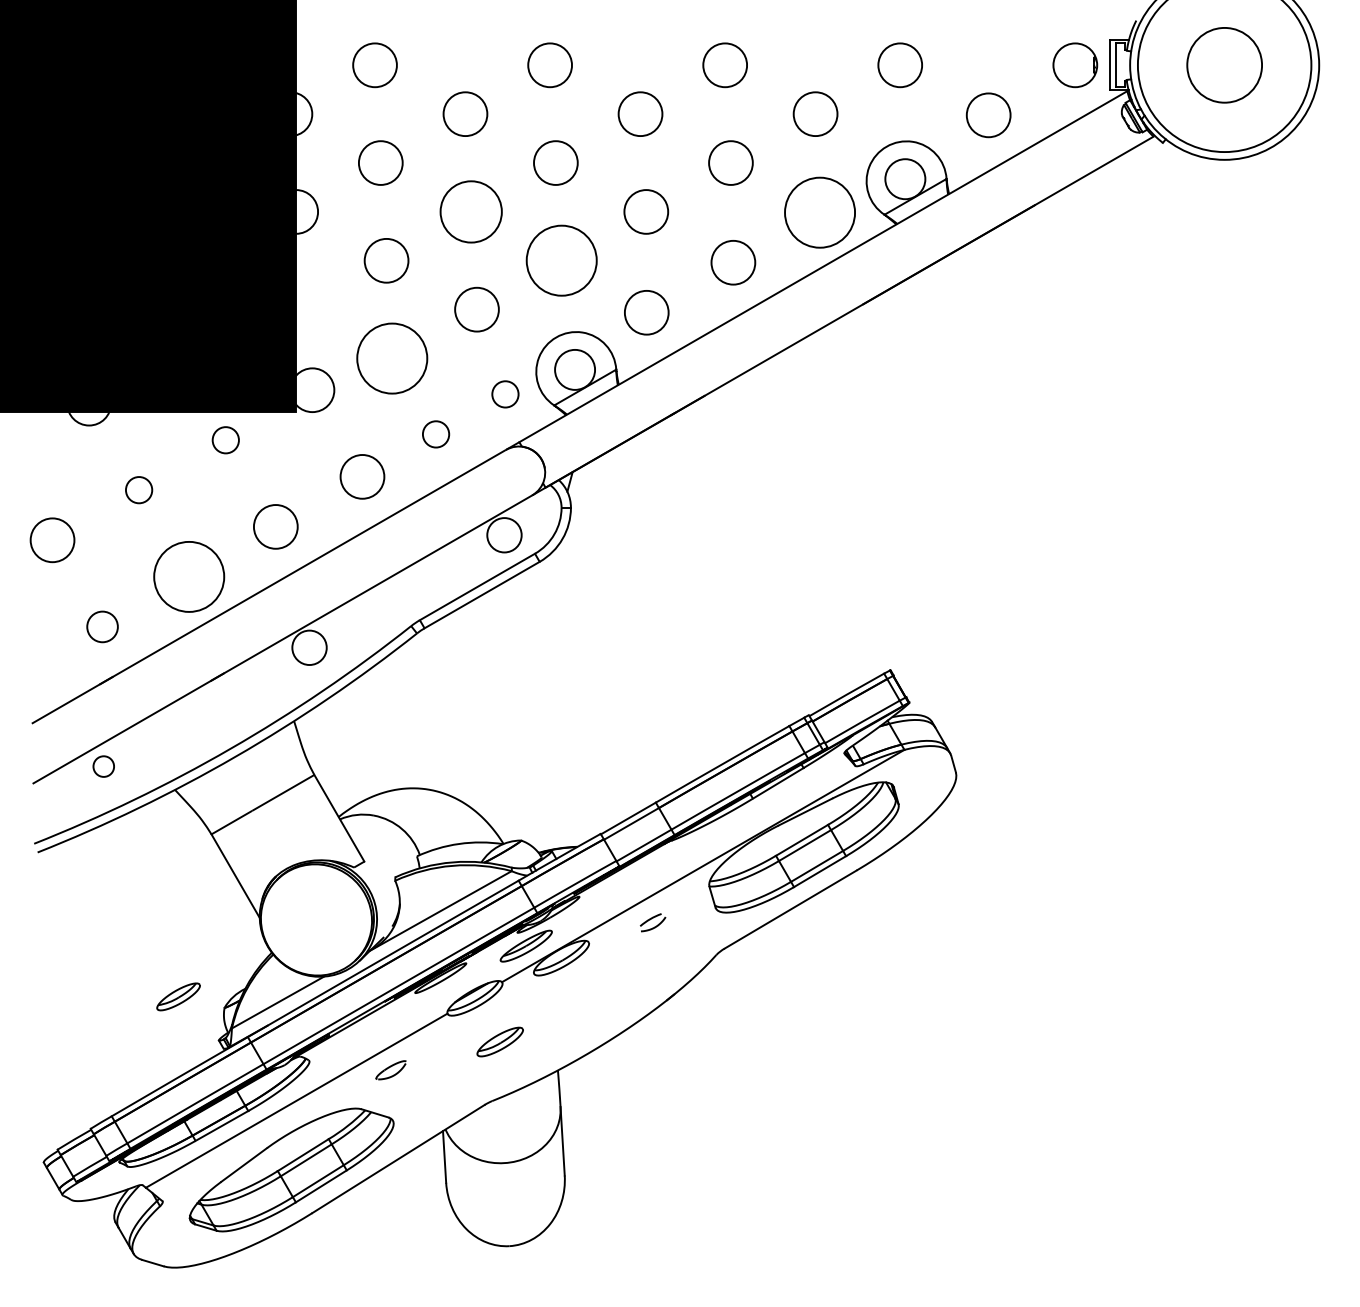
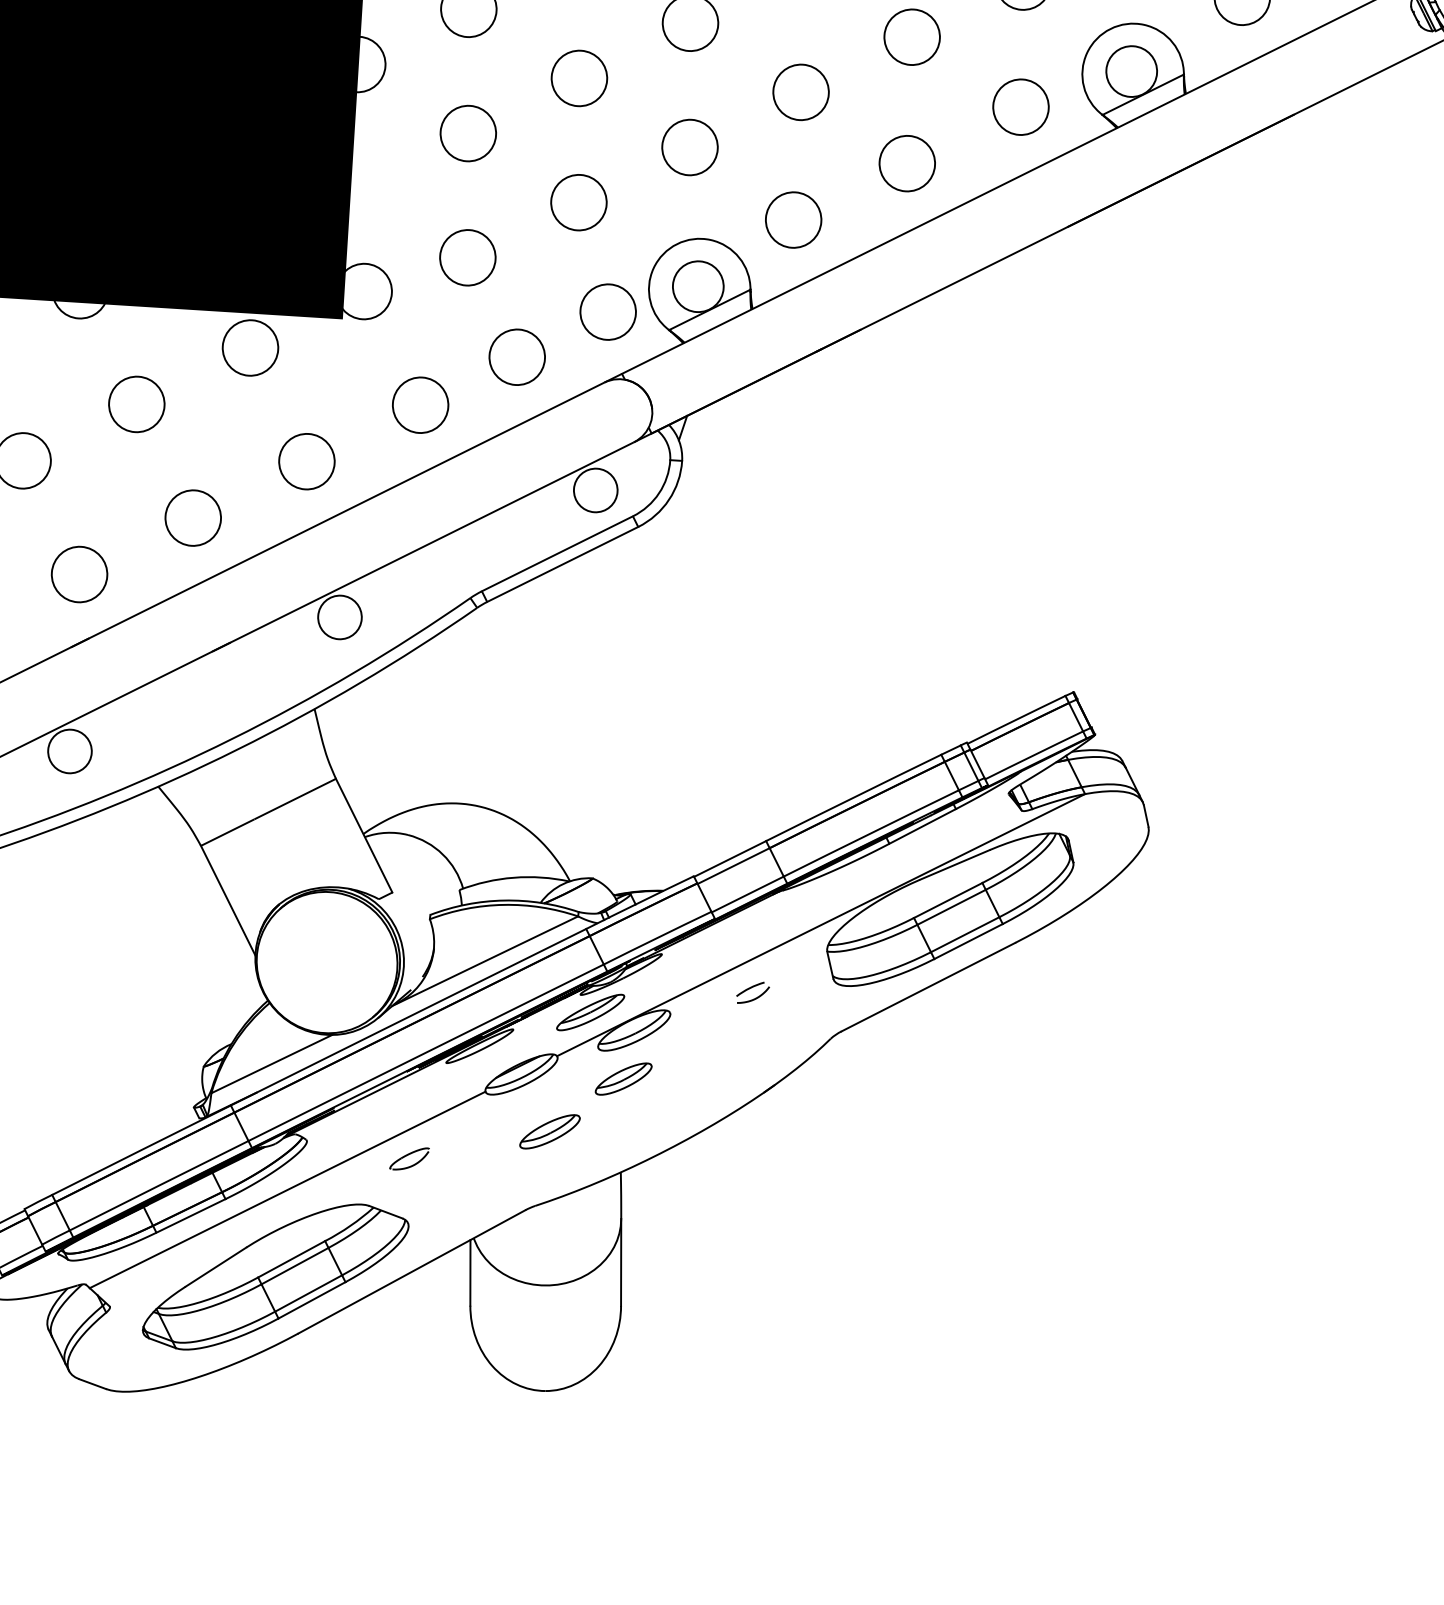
circle: (471, 211) -> (579, 77), size x0.71
circle: (819, 212) -> (1020, 106), size x0.62
circle: (561, 260) -> (689, 147), size x0.62
circle: (392, 358) -> (468, 257), size x0.62
circle: (505, 394) -> (608, 312), size x1.67
circle: (435, 434) -> (516, 357), size x1.67
circle: (225, 440) -> (250, 348), size x1.67
circle: (138, 489) -> (136, 403), size x1.67
circle: (189, 576) -> (193, 517), size x0.62
circle: (102, 626) -> (79, 573), size x1.43
circle: (103, 766) -> (69, 751), size x1.67
part: (178, 996) -> (623, 1078), moved

